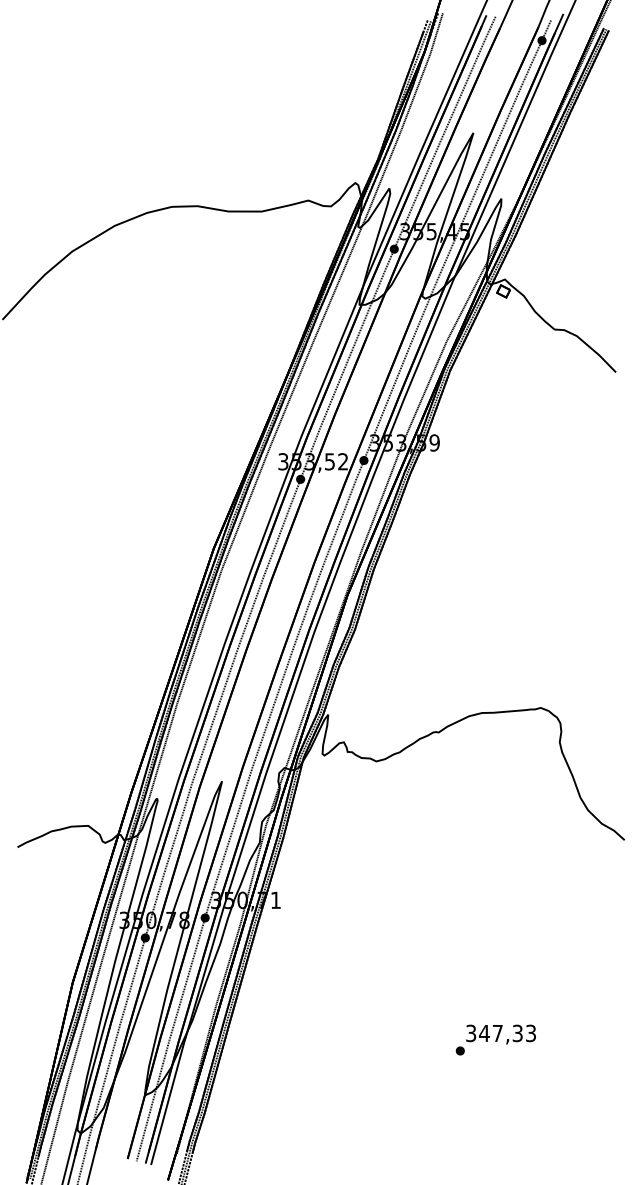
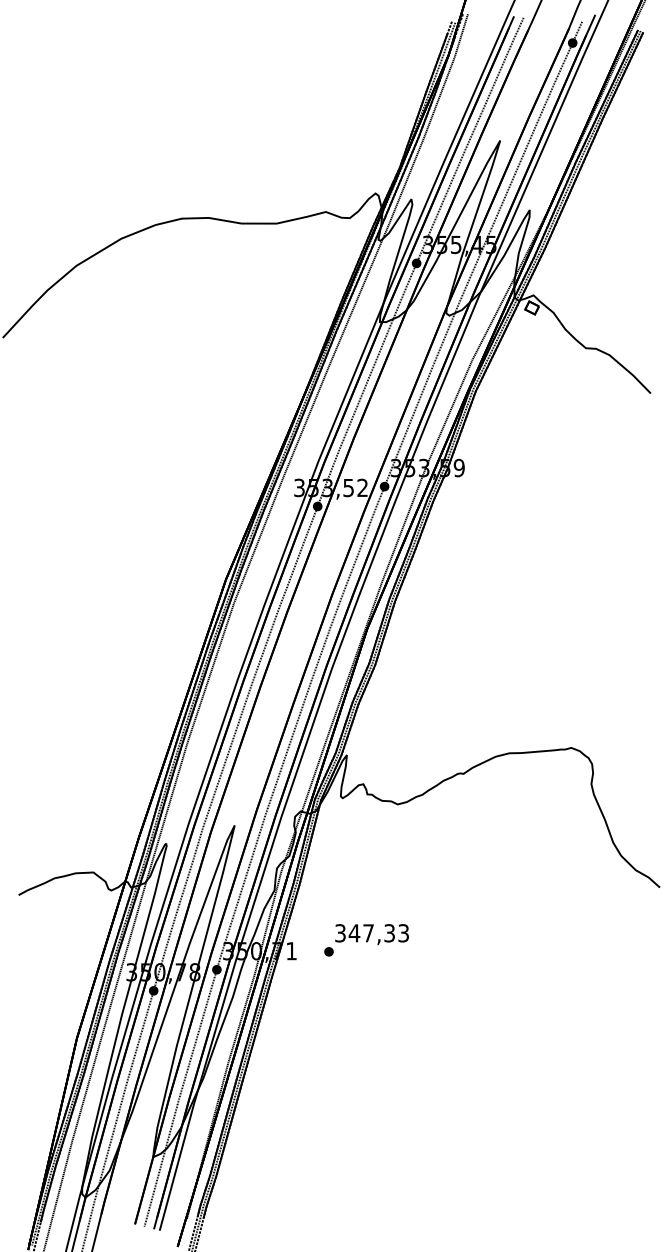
text: (495, 1039) -> (366, 939), moved

